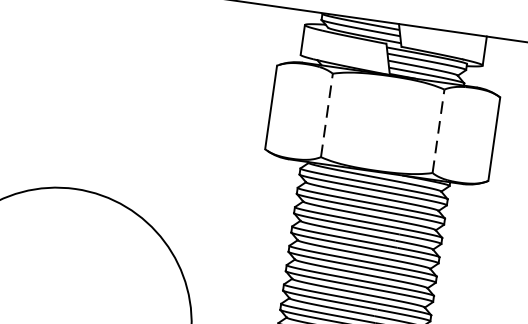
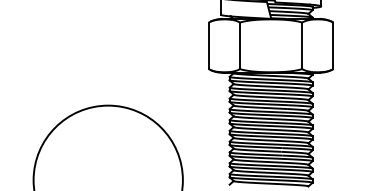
line: (326, 114) -> (239, 45), dashed -> solid
line: (439, 130) -> (302, 45), dashed -> solid

